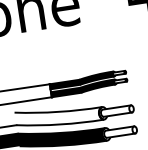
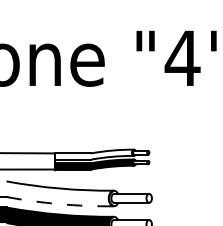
fill: (82, 80) -> (94, 154), removed
arc: (60, 124) -> (60, 204), solid -> dashed

